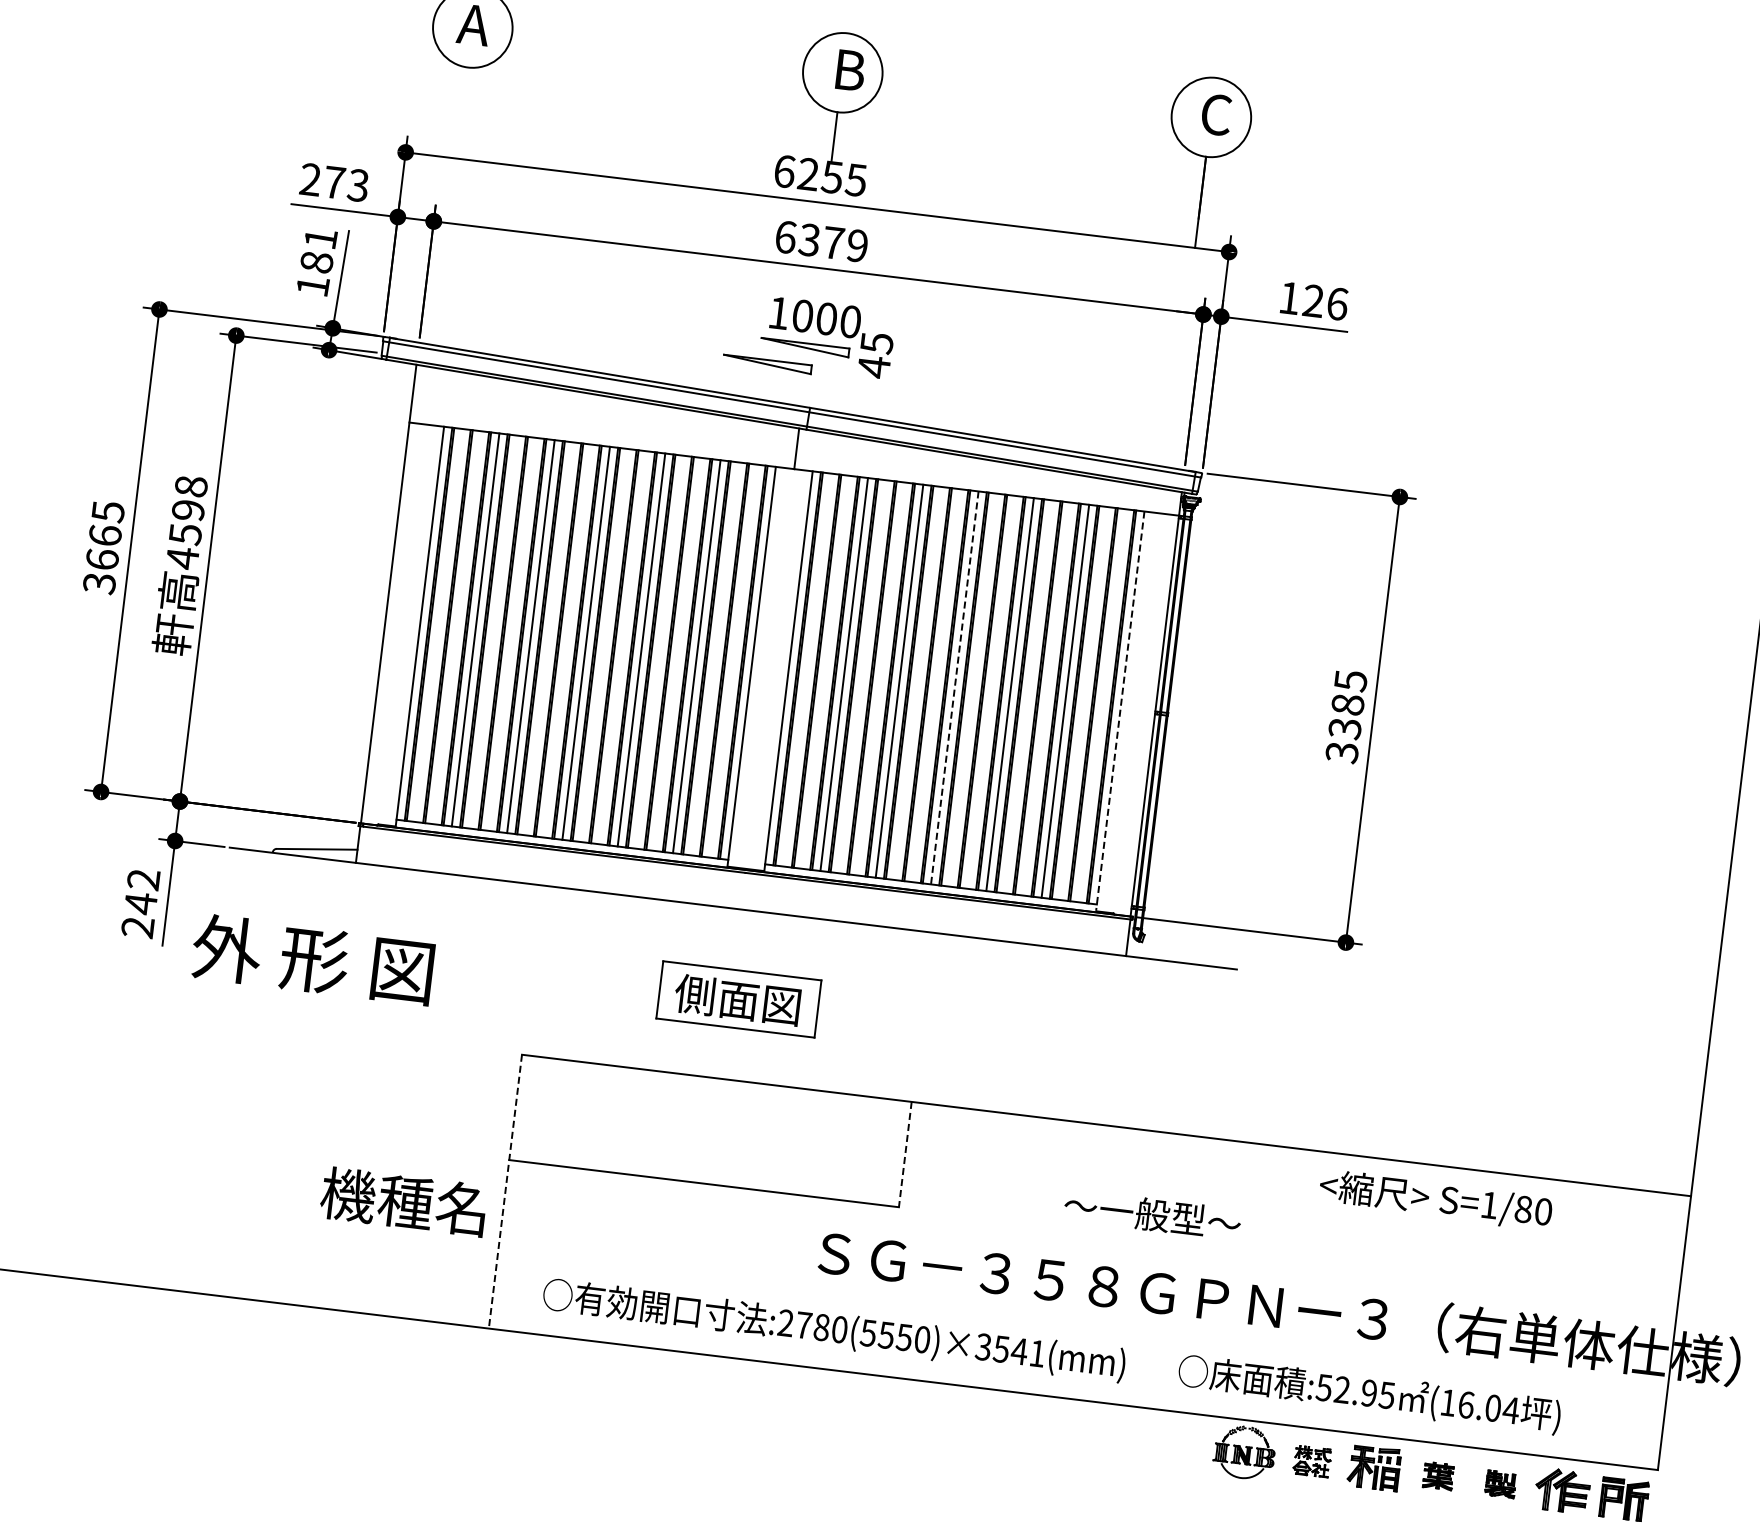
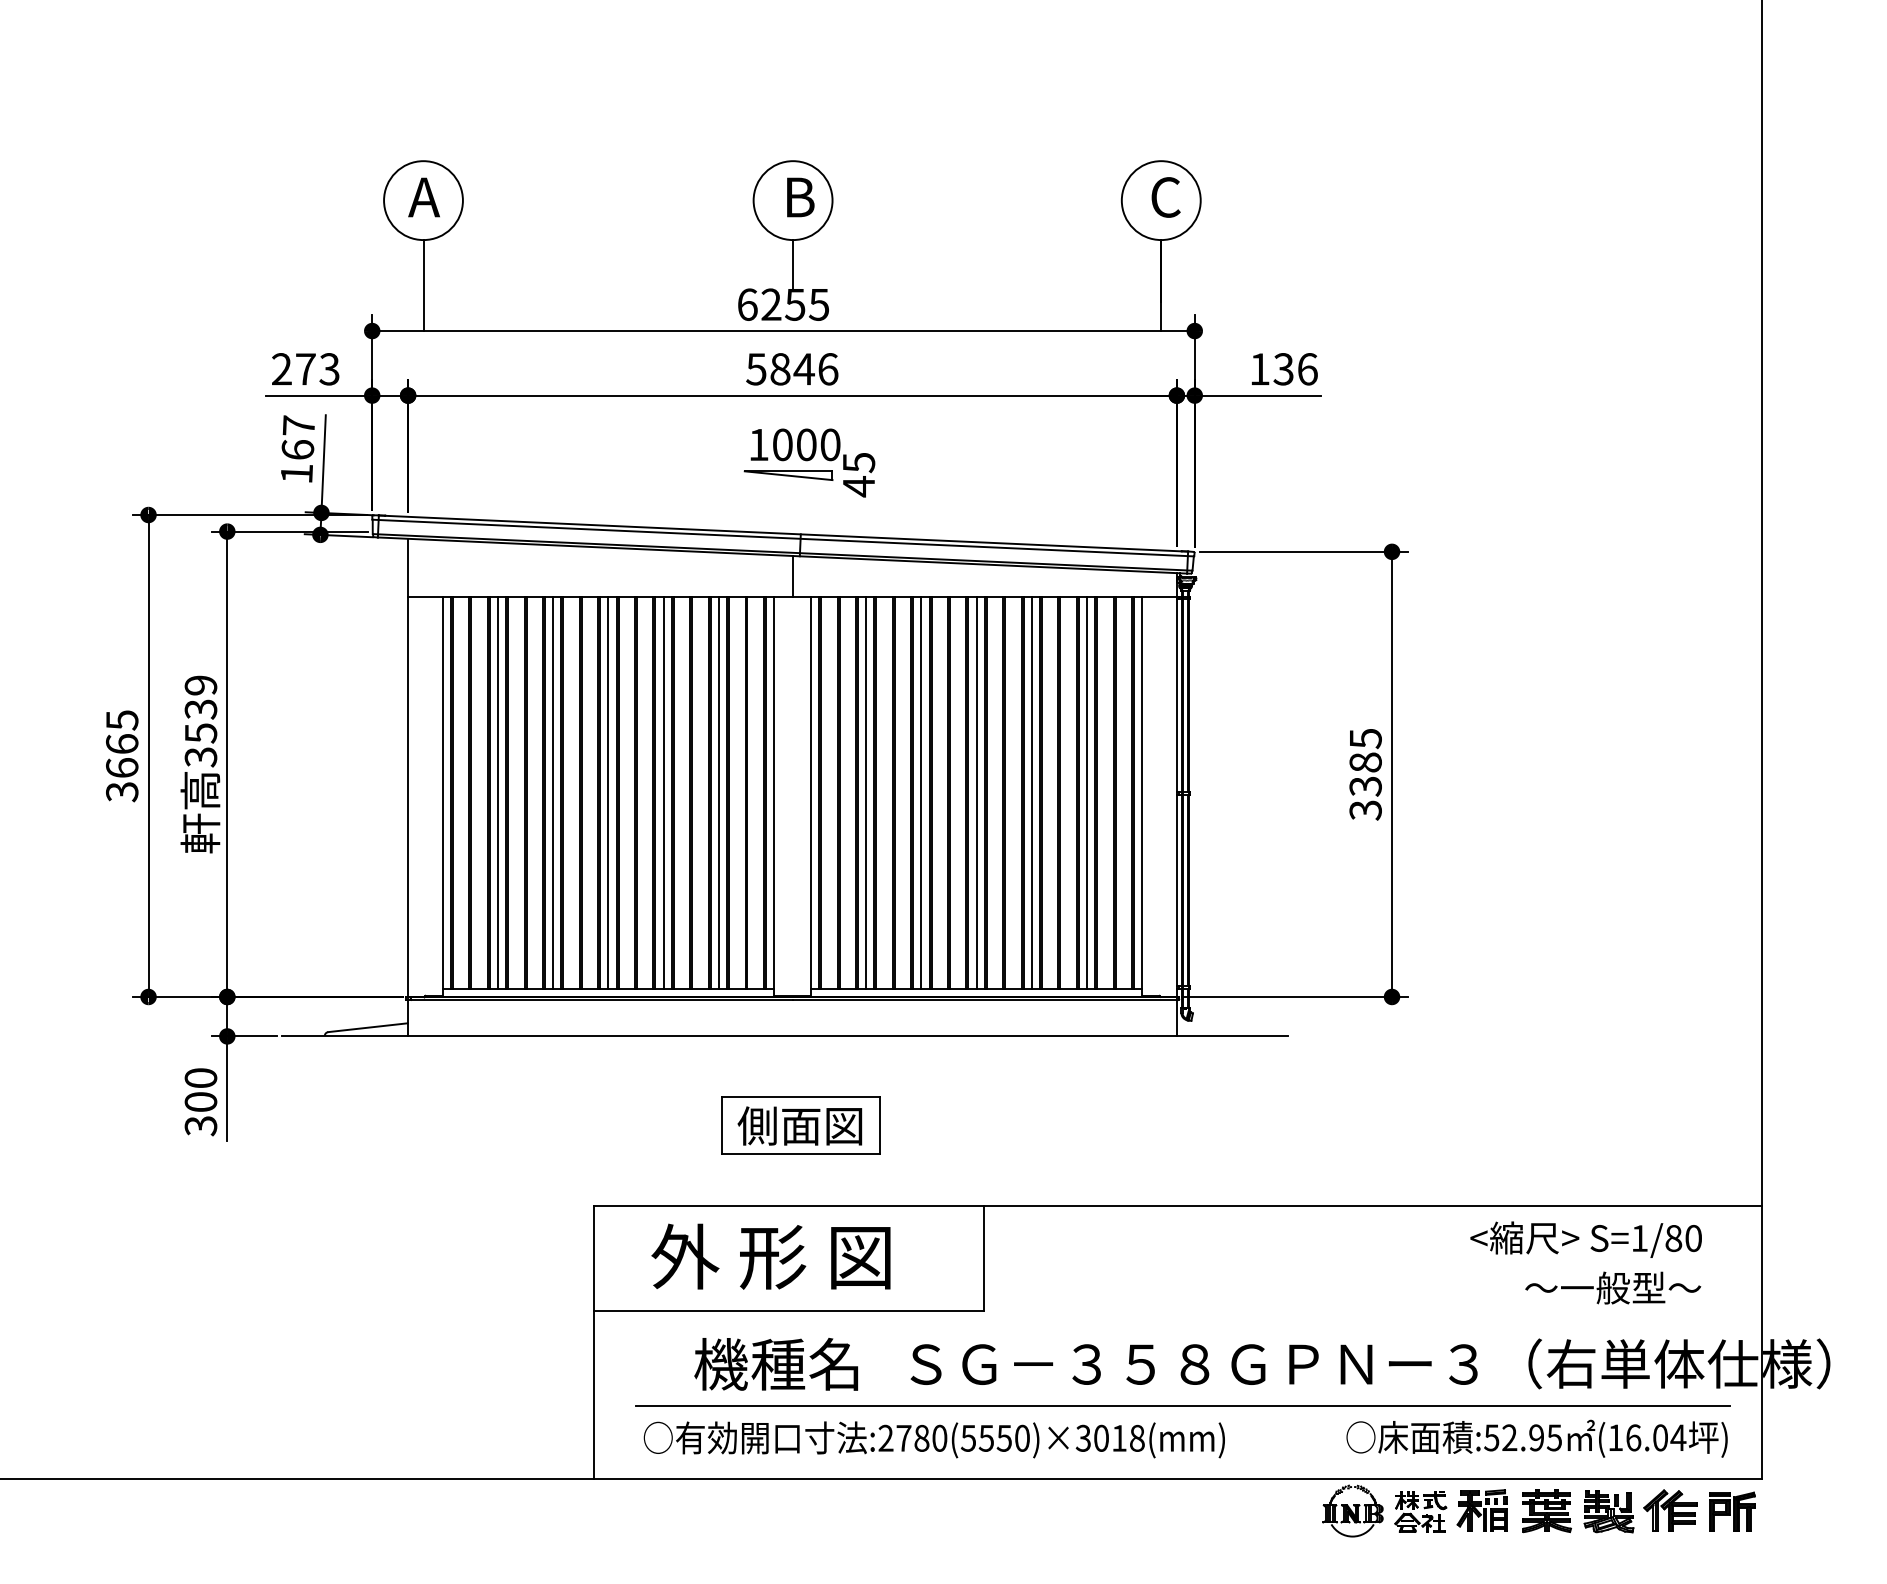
line: (463, 113) -> (424, 285), added
text: (821, 241) -> (792, 369), 6379 -> 5846
text: (318, 250) -> (298, 437), 181 -> 167
text: (1313, 301) -> (1283, 369), 126 -> 136
part: (767, 364) -> (753, 496), removed
text: (186, 522) -> (200, 721), 4598 -> 3539
line: (954, 688) -> (976, 793), dashed -> solid
line: (1120, 711) -> (1142, 796), dashed -> solid
text: (140, 903) -> (200, 1102), 242 -> 300
text: (312, 959) -> (770, 1256), moved
line: (905, 1154) -> (983, 1258), dashed -> solid
line: (505, 1191) -> (594, 1342), dashed -> solid
text: (1435, 1199) -> (1585, 1239), moved
text: (402, 1201) -> (775, 1364), moved
text: (1153, 1214) -> (1613, 1287), moved
line: (1087, 1327) -> (1183, 1406), added
text: (1018, 1350) -> (1118, 1437), :2780(5550)×3541(mm) -> :2780(5550)×3018(mm)
text: (1368, 1393) -> (1536, 1438), moved
part: (1312, 1461) -> (1420, 1511), size x1.43
part: (1438, 1476) -> (1546, 1511), size x1.67
part: (1500, 1483) -> (1608, 1511), size x1.67

